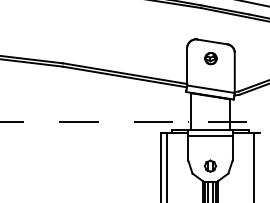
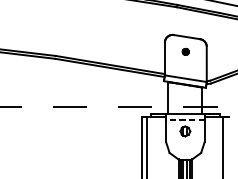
part: (210, 58) -> (185, 51), size x0.6
line: (209, 136) -> (184, 120), solid -> dashed
part: (210, 165) -> (185, 130), moved

